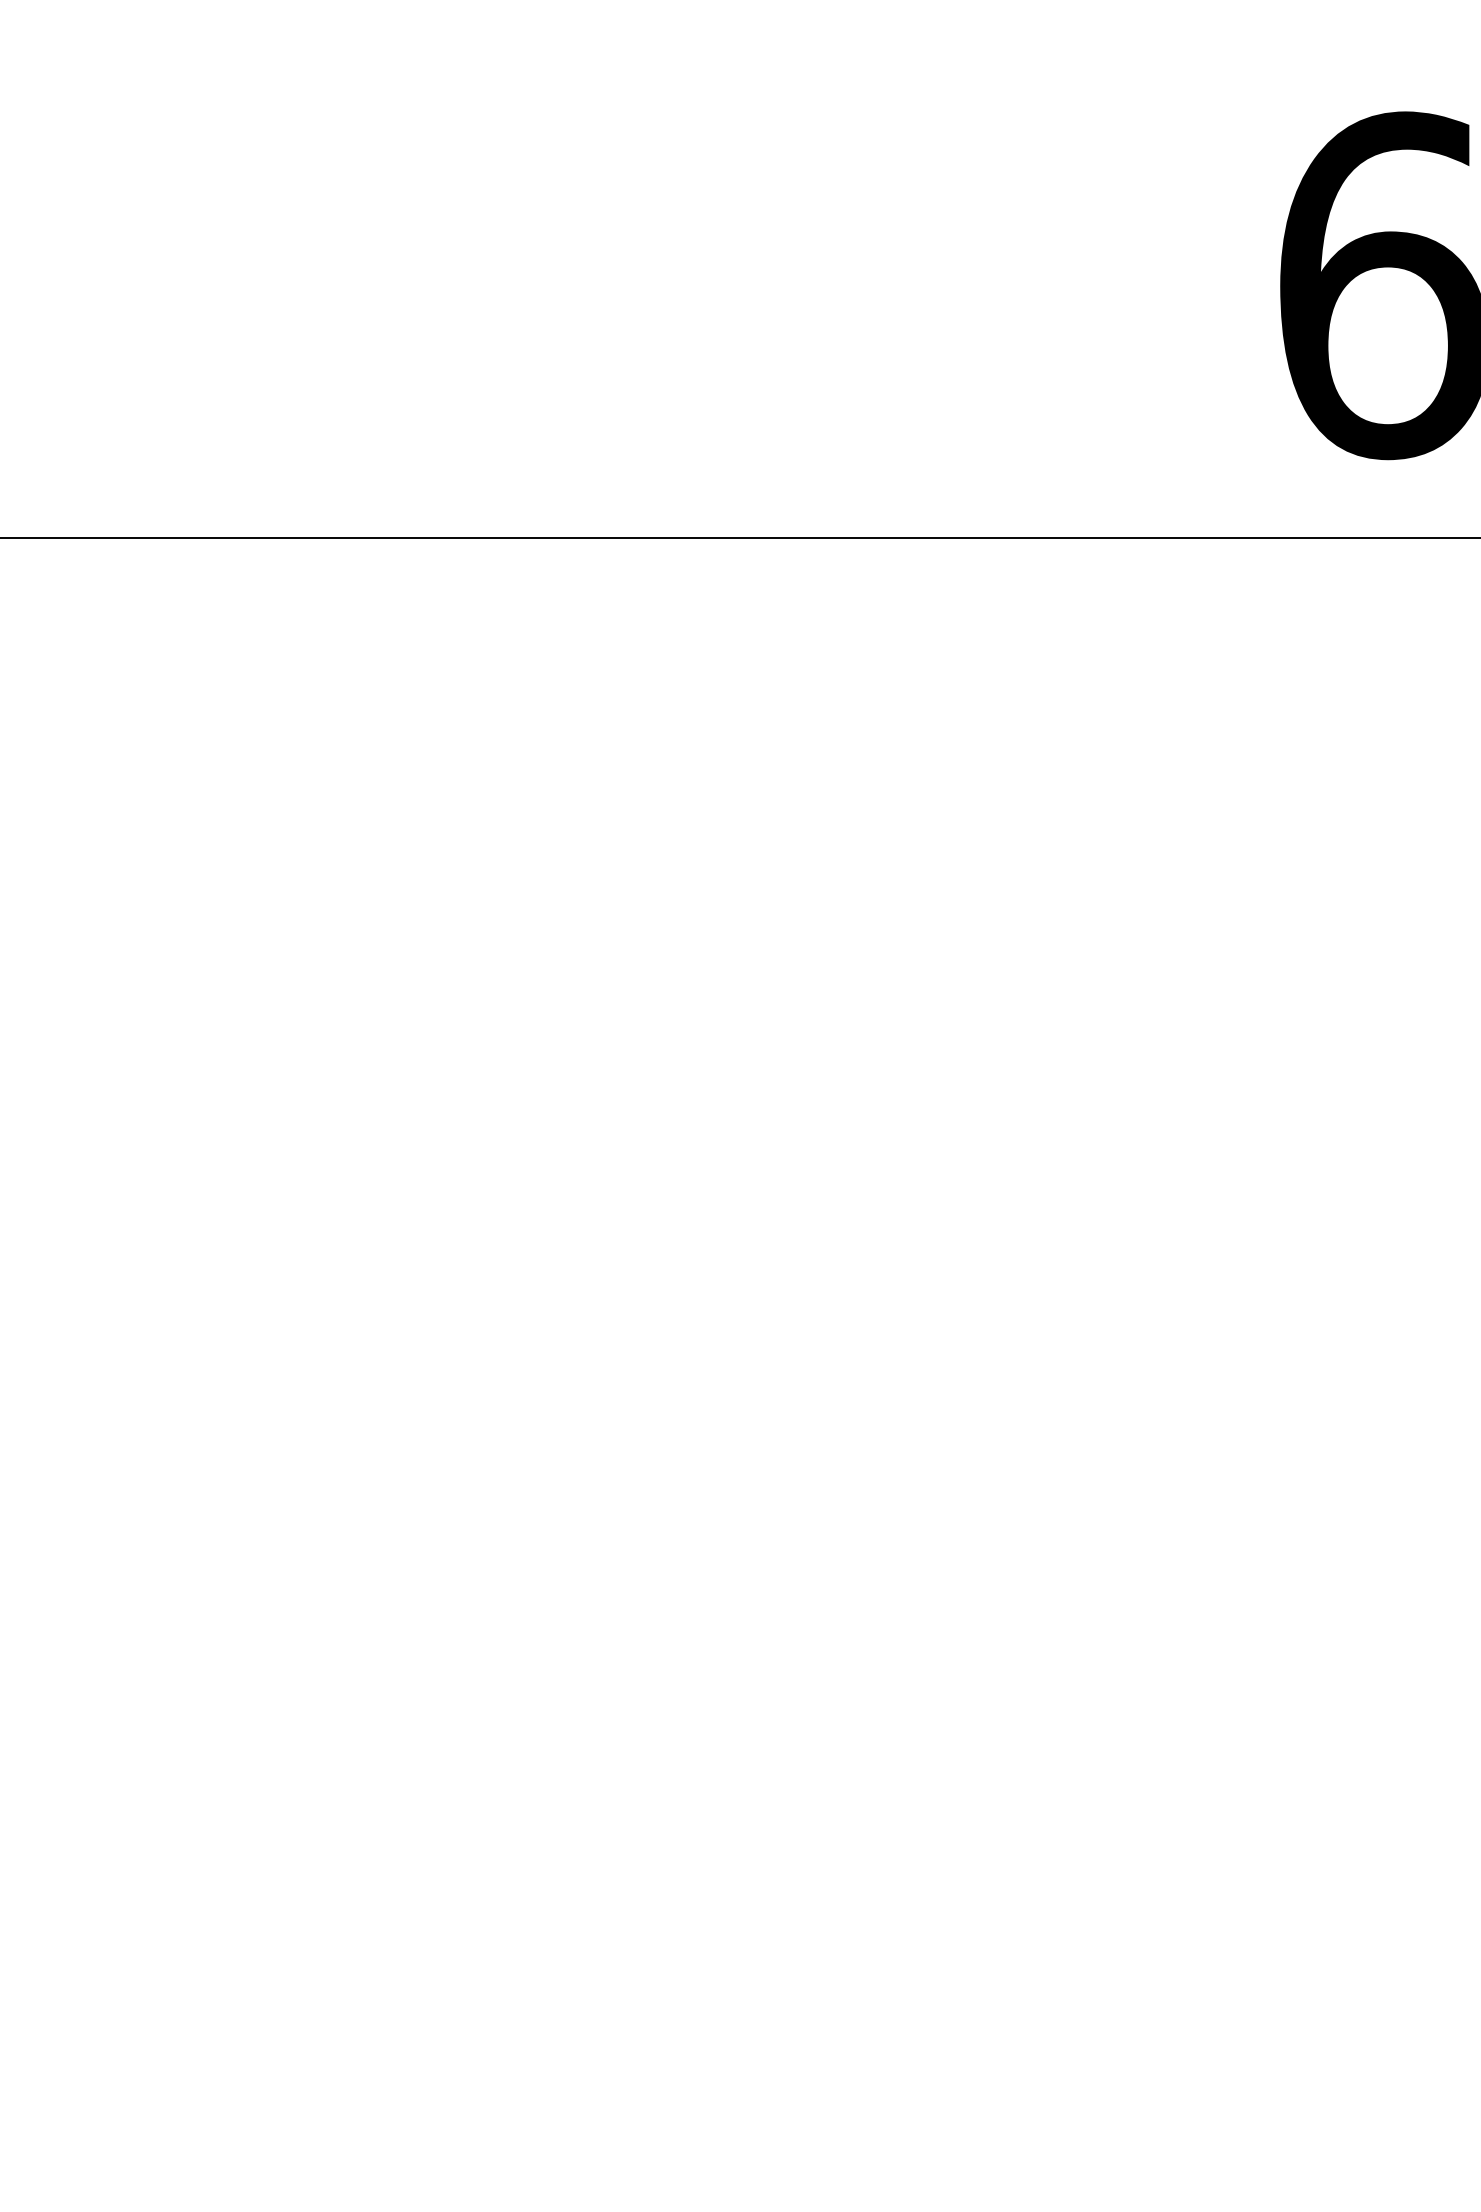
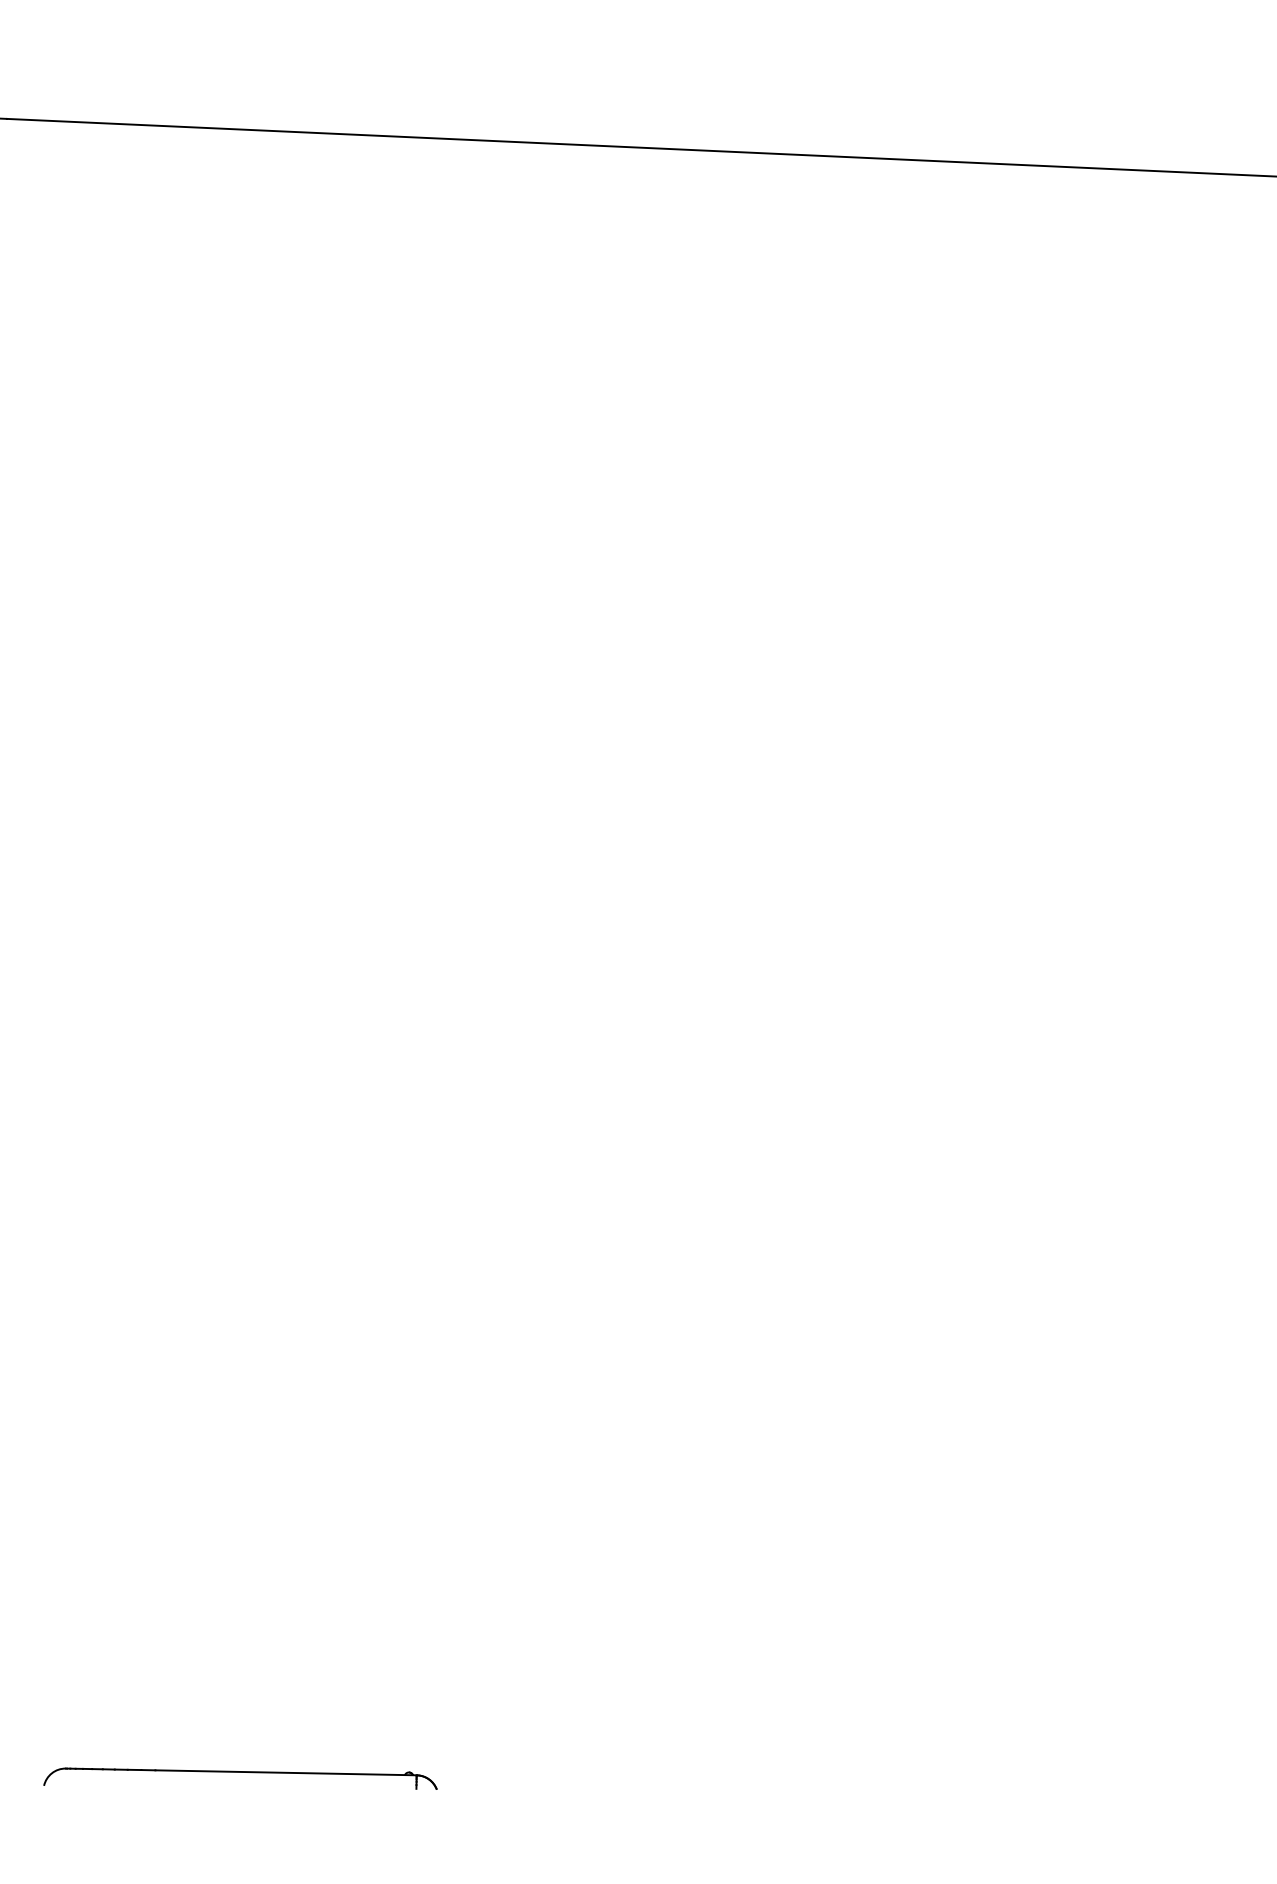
part: (235, 2185) -> (240, 1779), added

